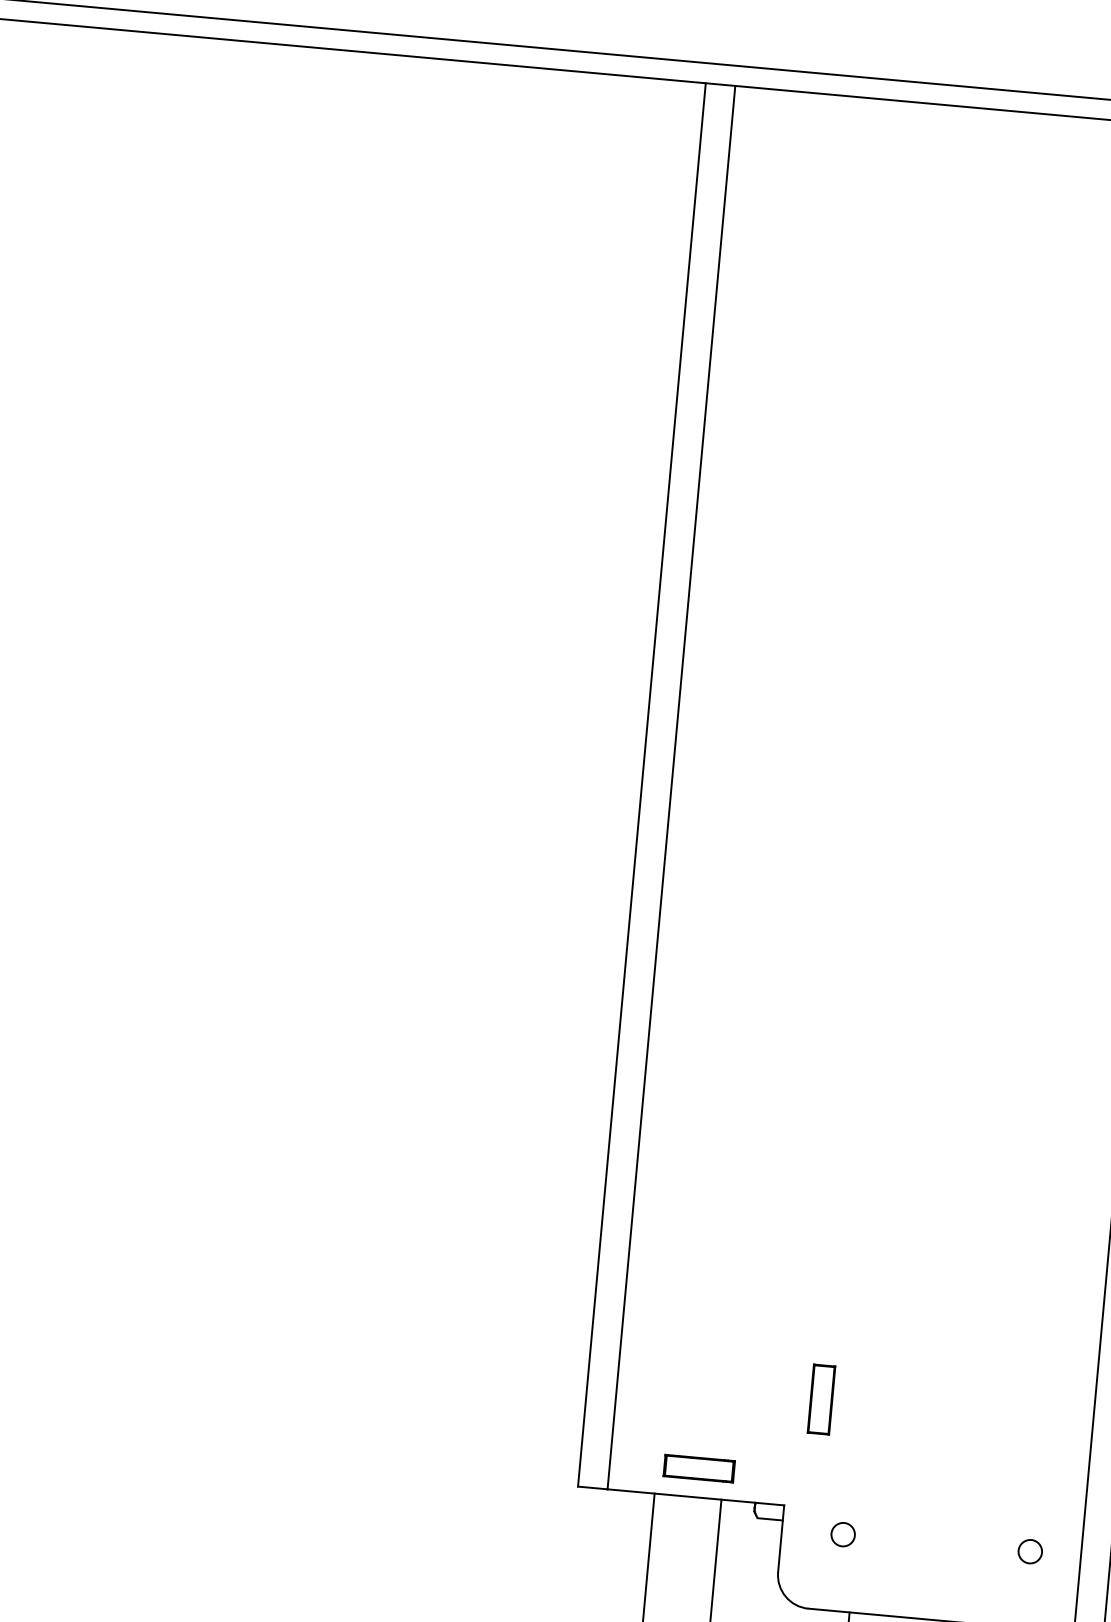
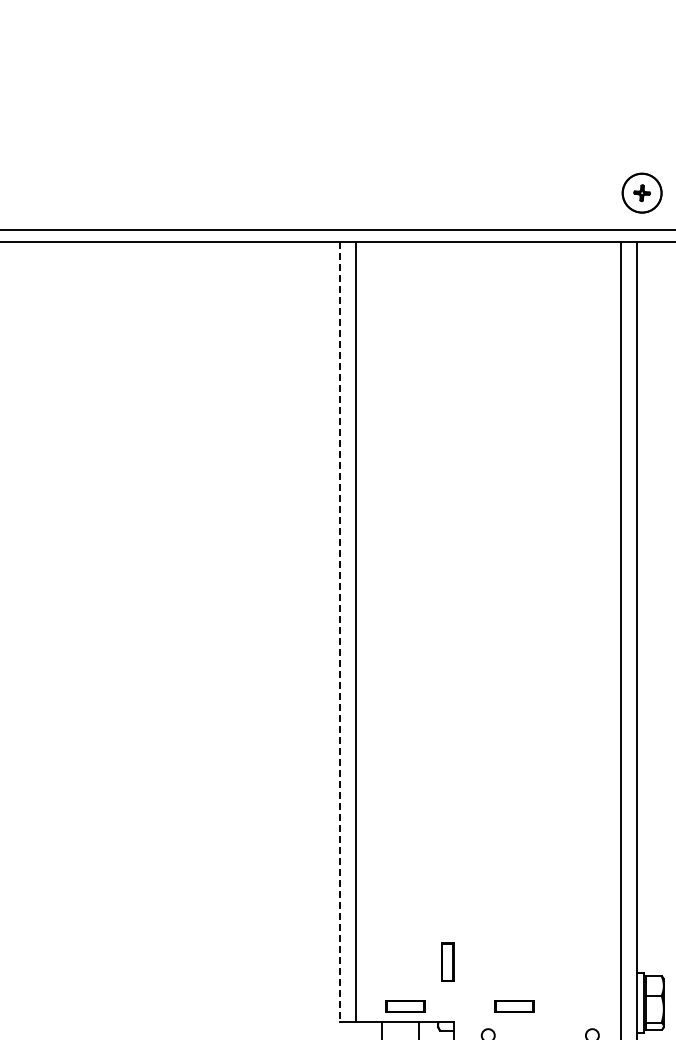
line: (641, 785) -> (339, 632), solid -> dashed
part: (821, 1398) -> (447, 961), moved
part: (895, 1486) -> (514, 1006), added

